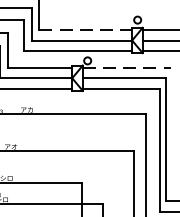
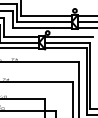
line: (87, 30) -> (47, 16), dashed -> solid
line: (127, 67) -> (69, 36), dashed -> solid

